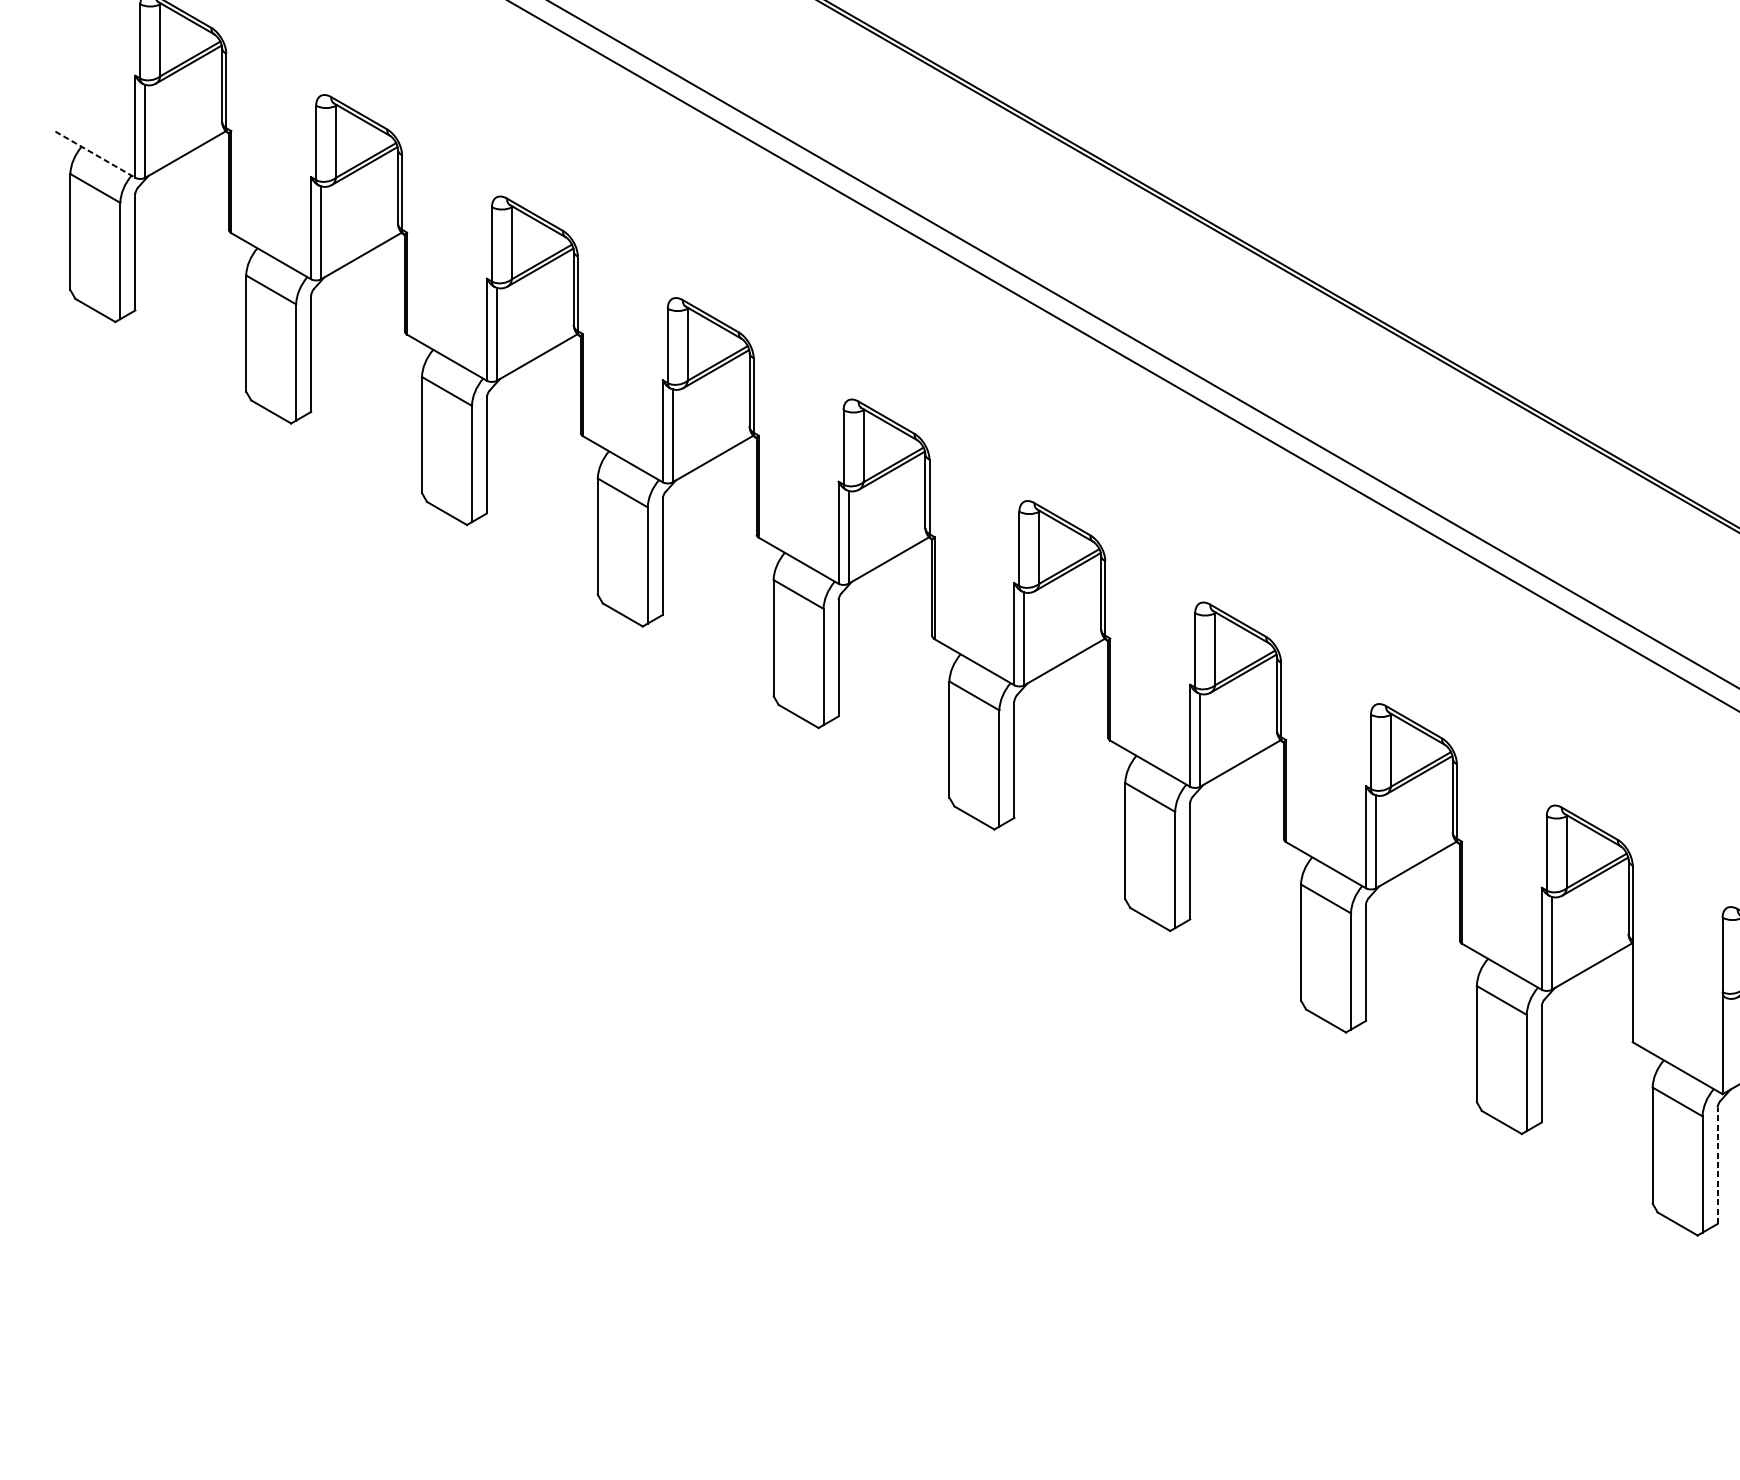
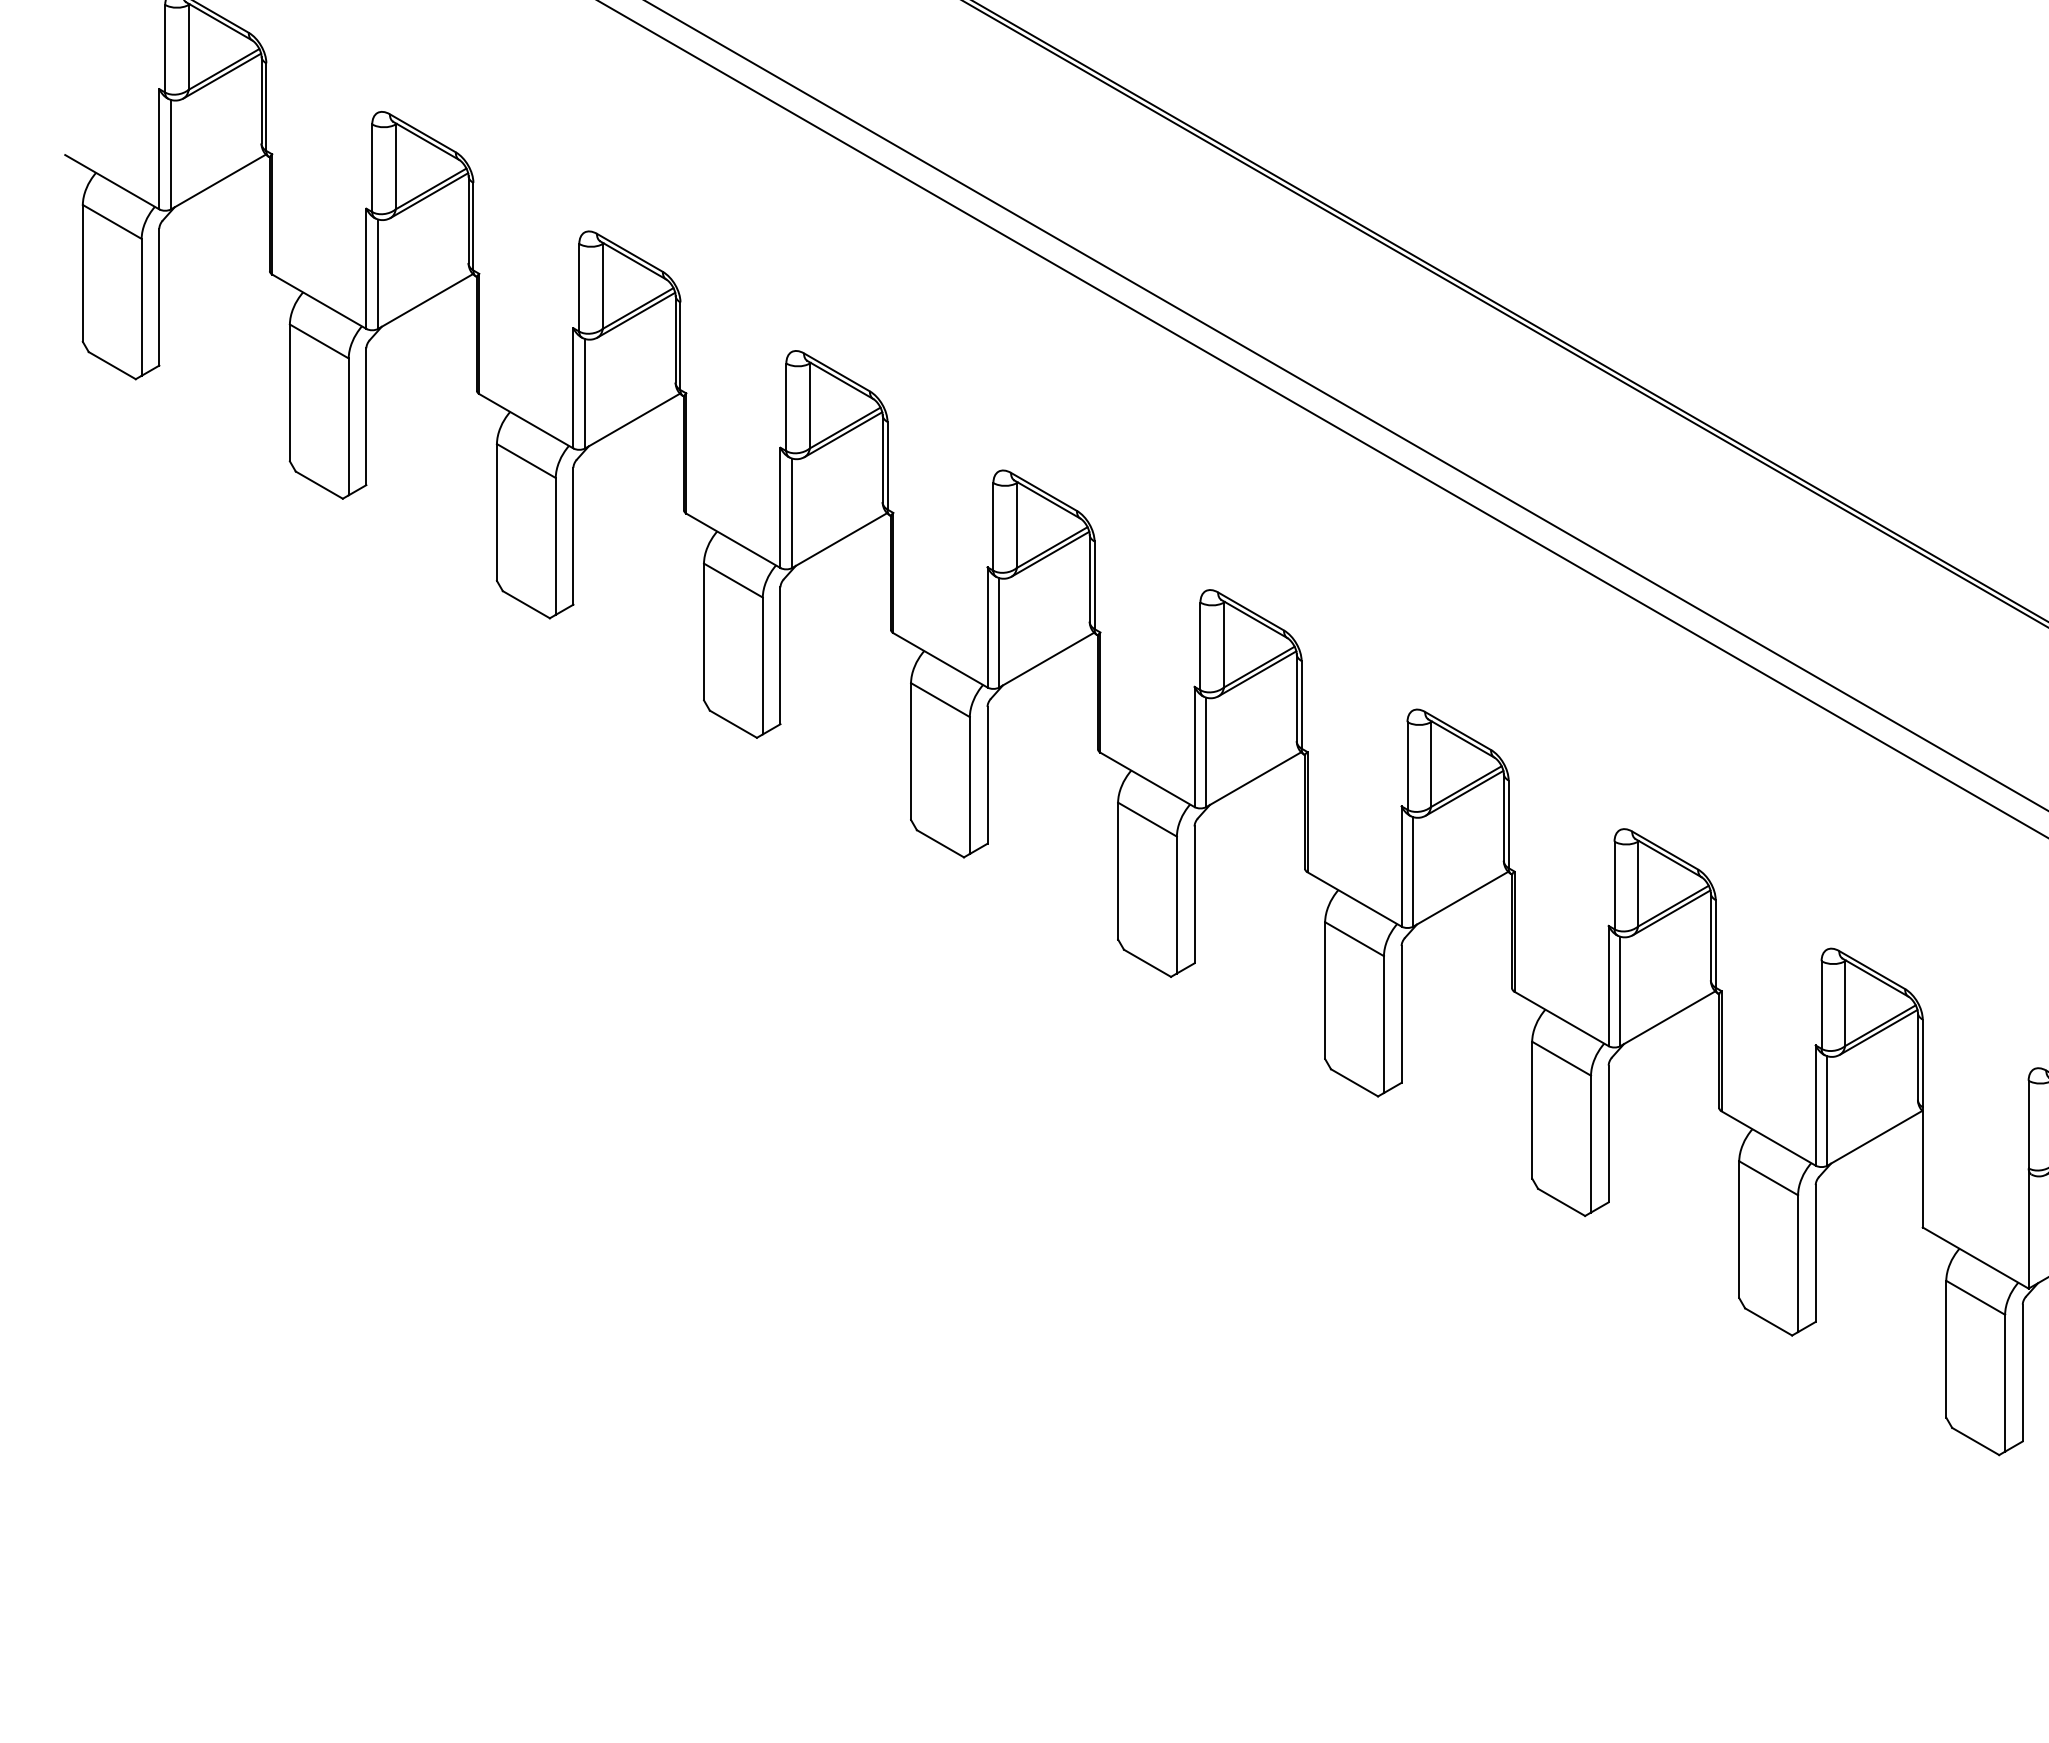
line: (95, 154) -> (112, 182), dashed -> solid
line: (1717, 1165) -> (2022, 1372), dashed -> solid

